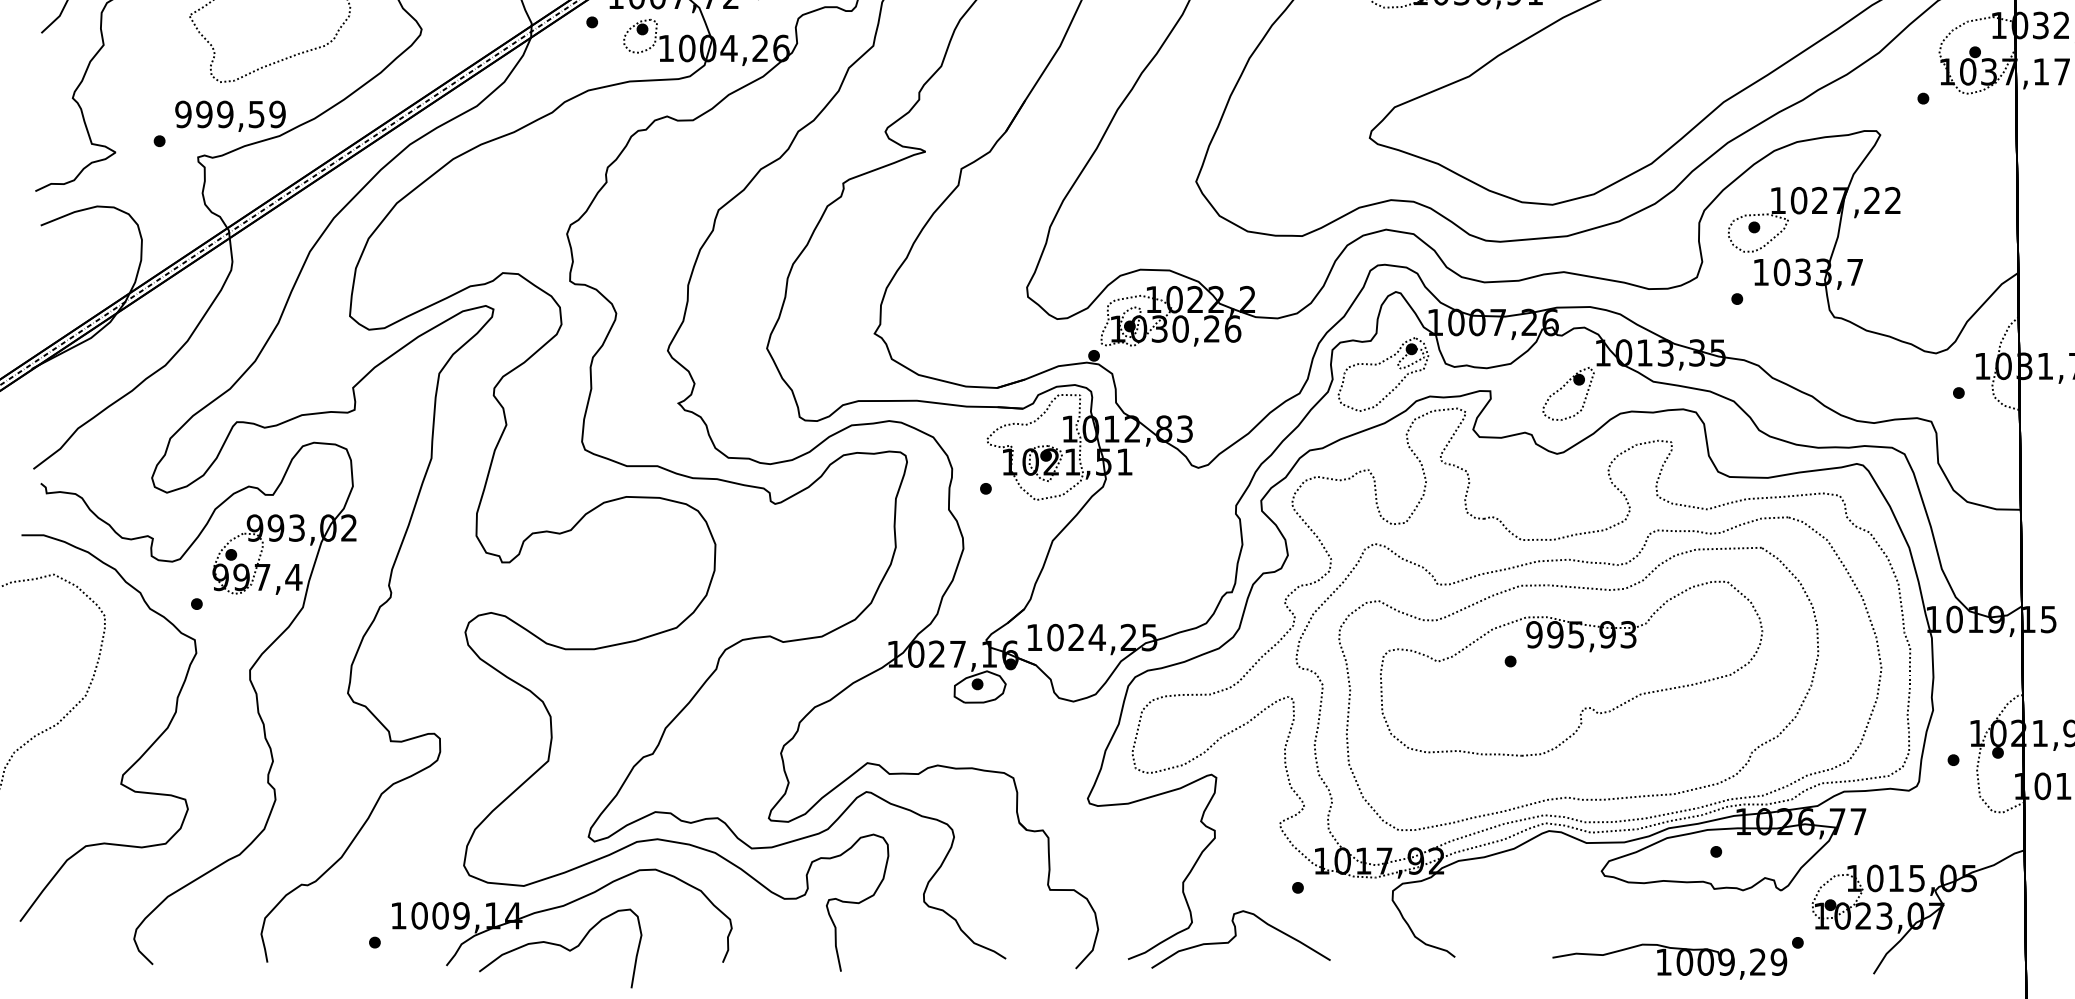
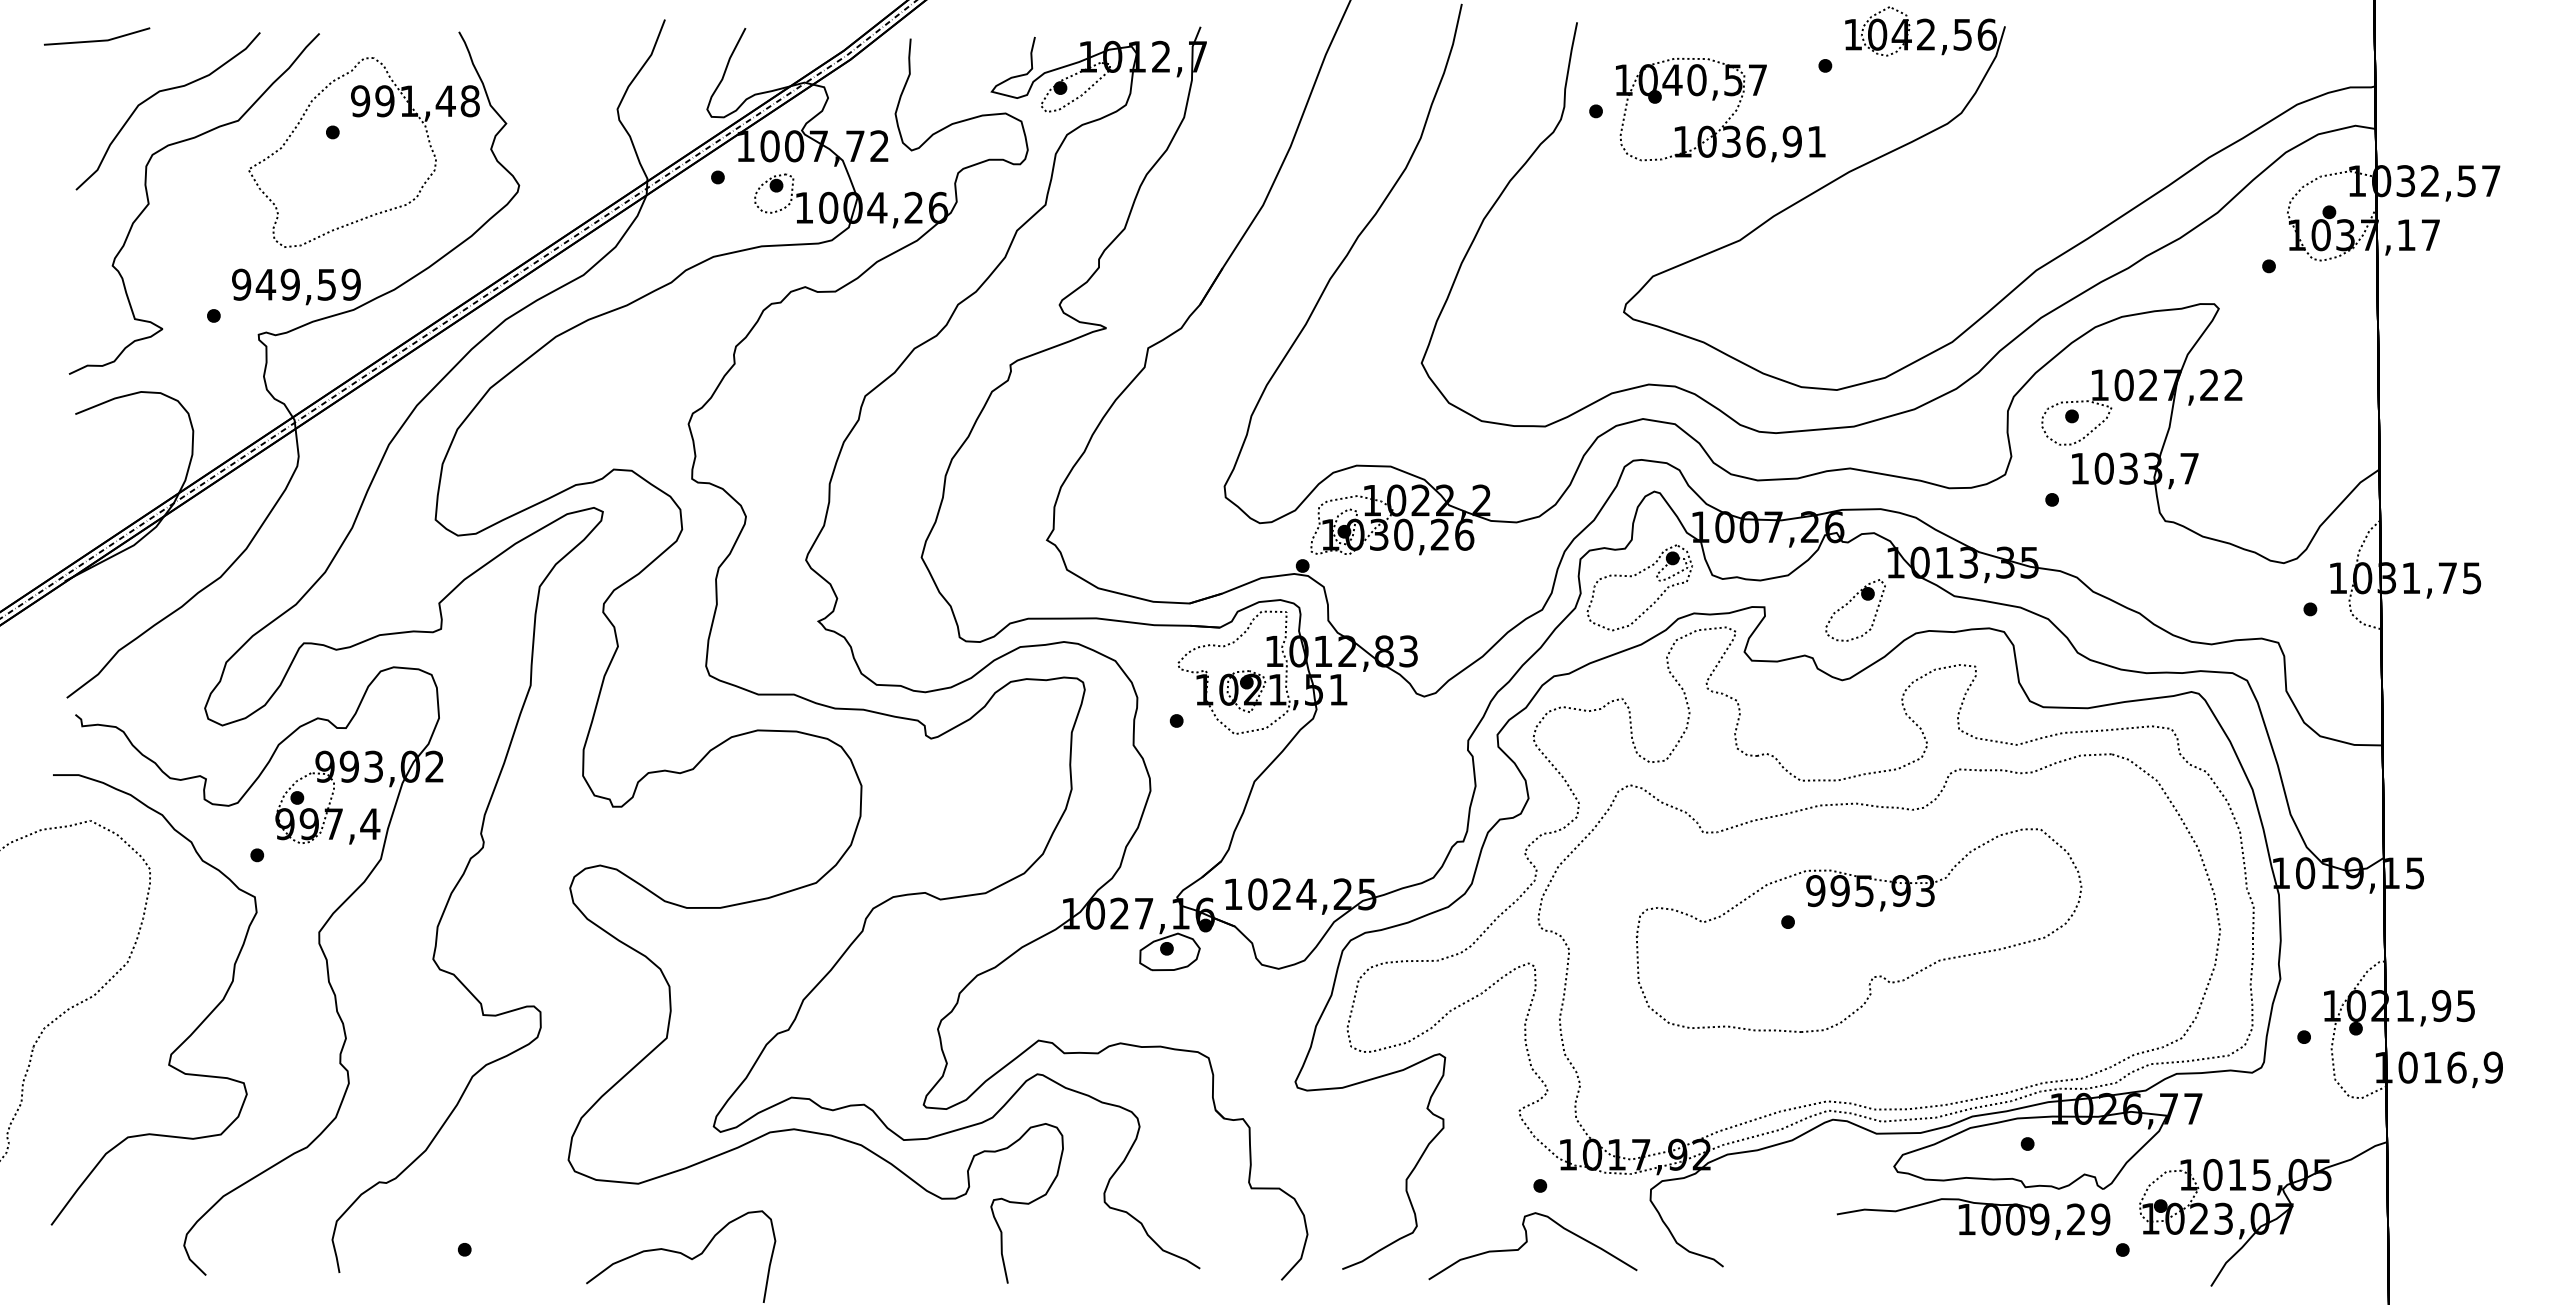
text: (203, 114) -> (265, 284), 999,59 -> 949,59
part: (1591, 589) -> (1882, 838), removed
part: (559, 908) -> (679, 1209), removed
curve: (1236, 936) -> (1527, 1242), moved
part: (1669, 961) -> (1973, 1218), moved

